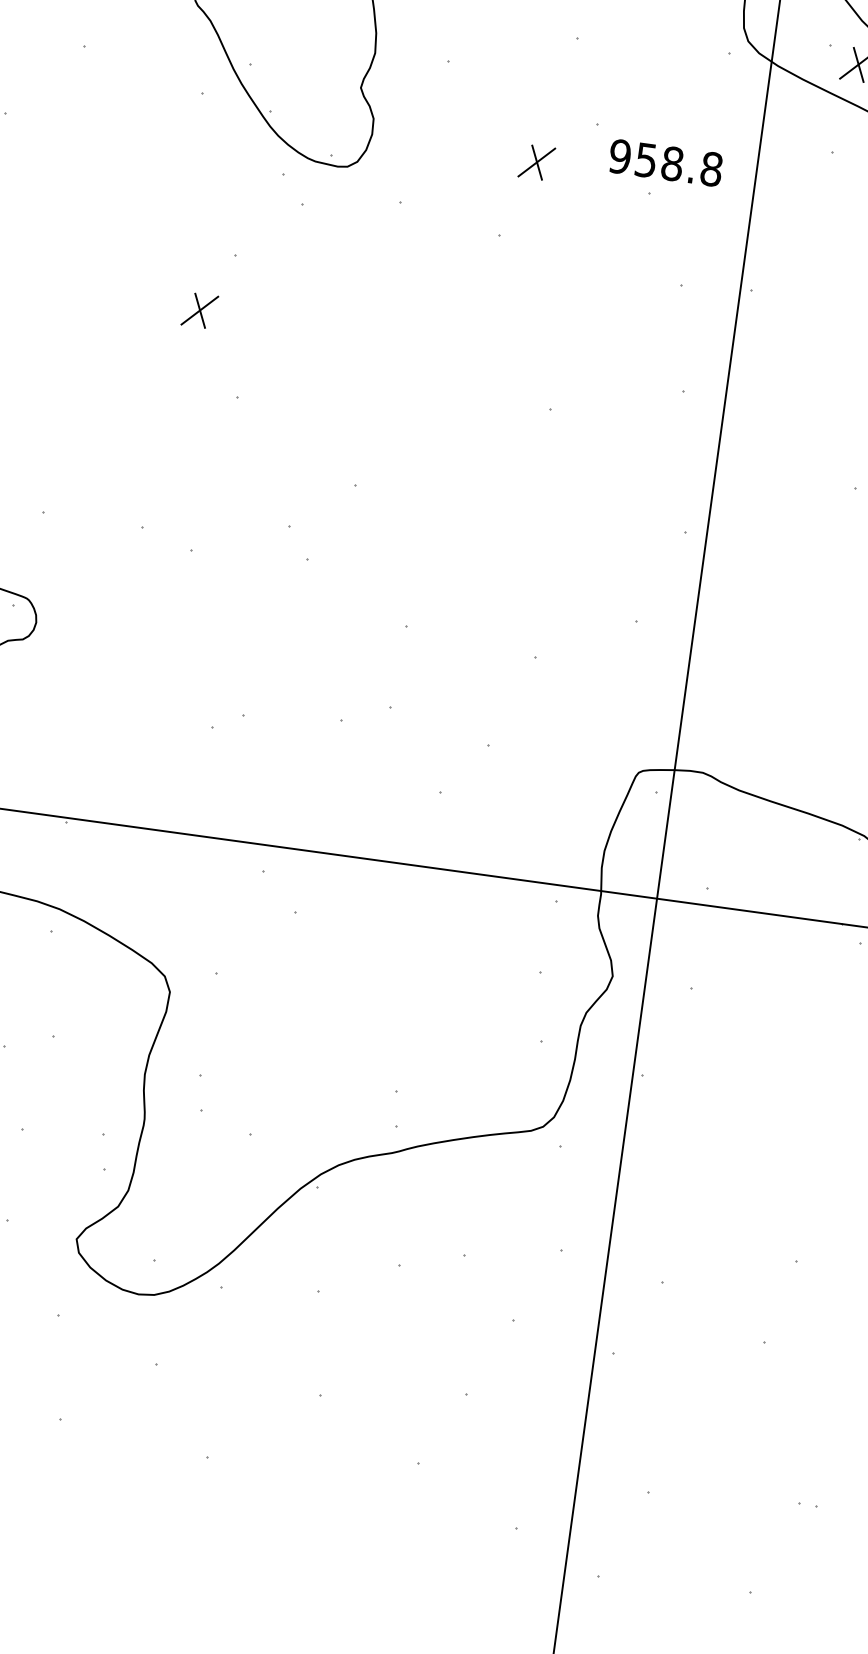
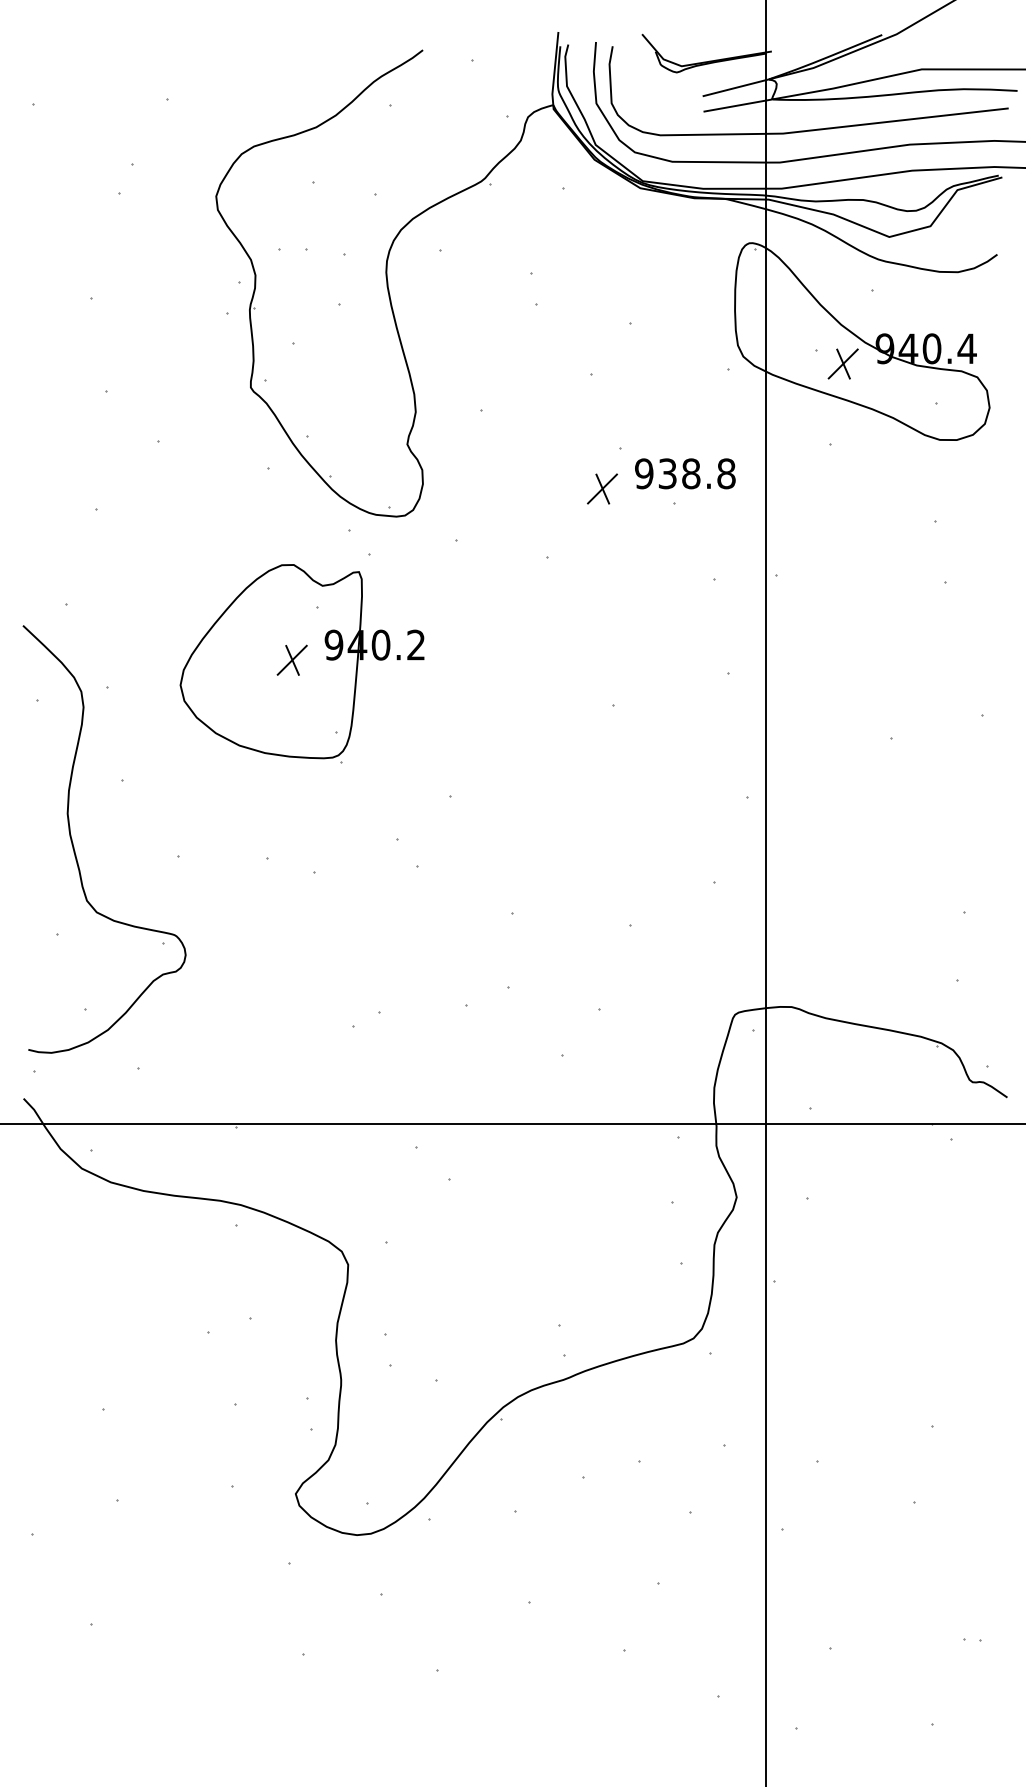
text: (646, 159) -> (667, 473), 958.8 -> 938.8
part: (536, 161) -> (602, 488), moved
part: (209, 315) -> (301, 663), added

